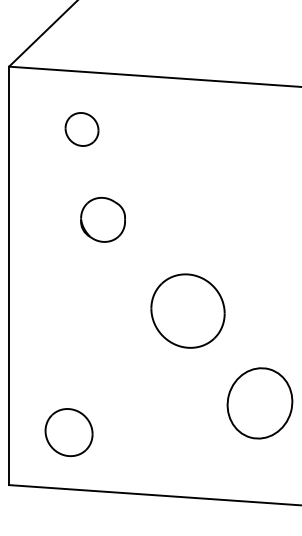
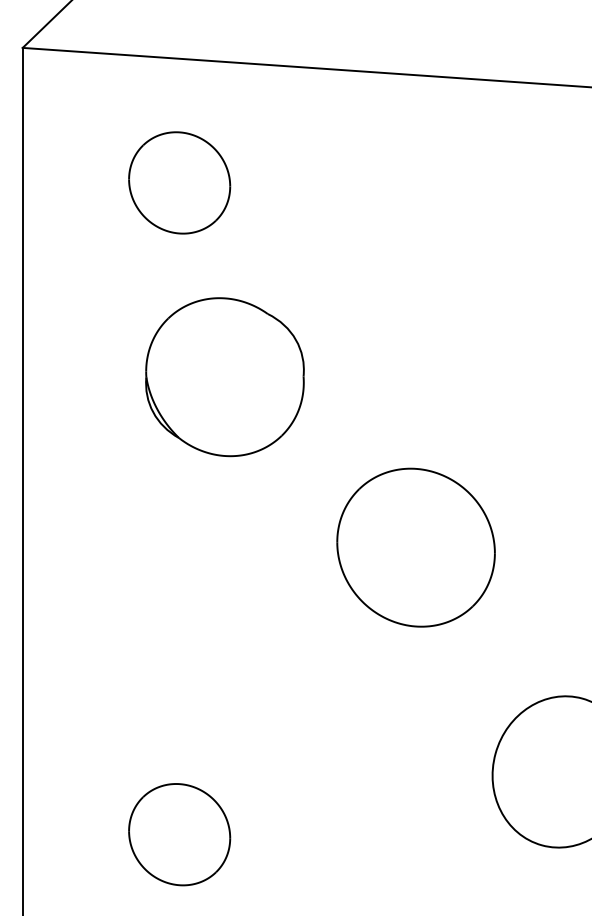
part: (81, 129) -> (178, 182), size x1.43
part: (102, 219) -> (223, 376), size x1.67
part: (187, 310) -> (414, 546), moved
part: (68, 432) -> (178, 834), moved

